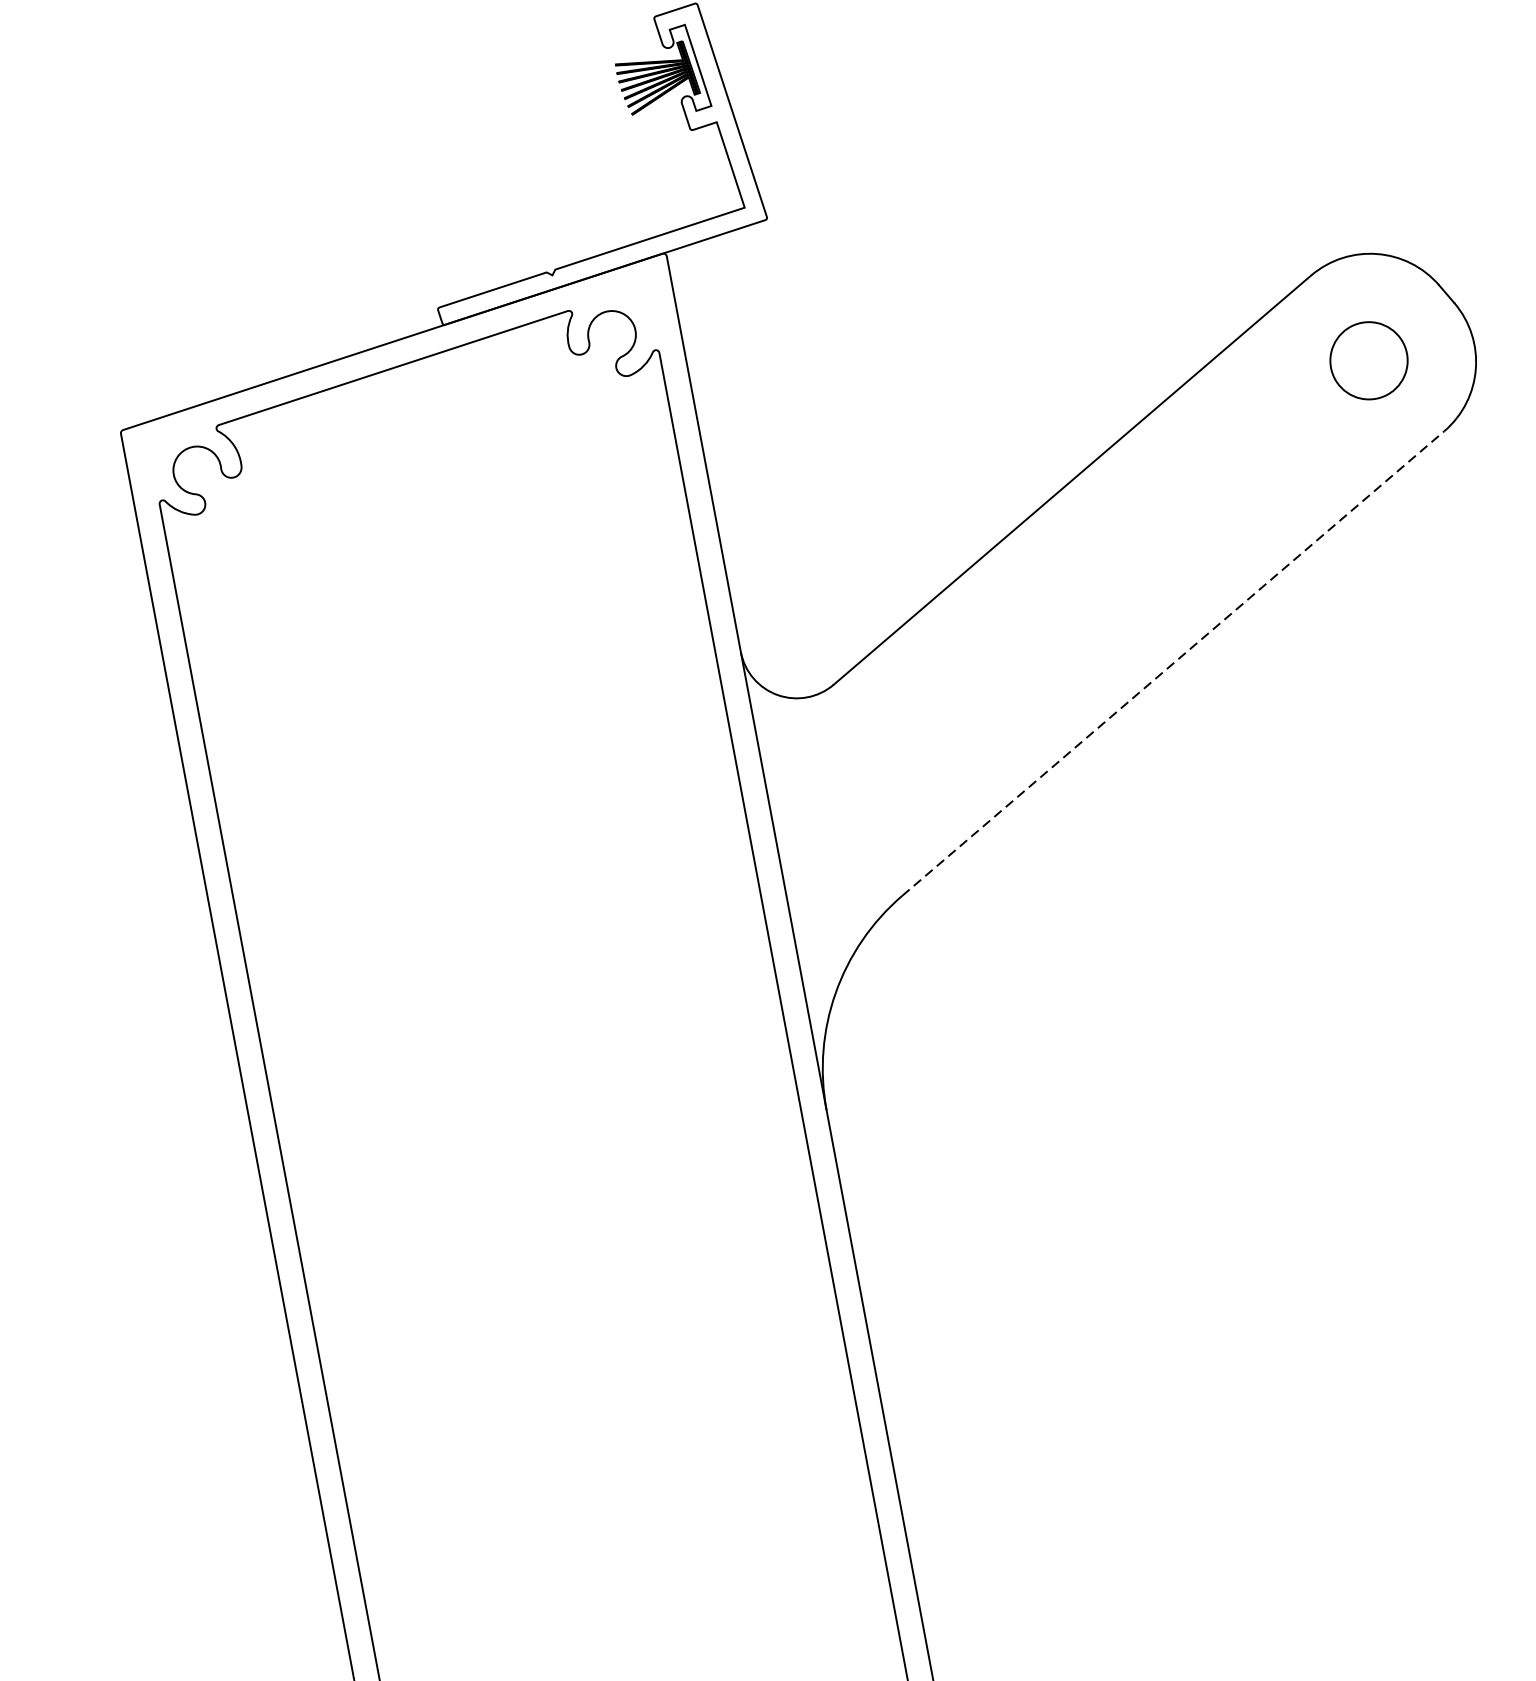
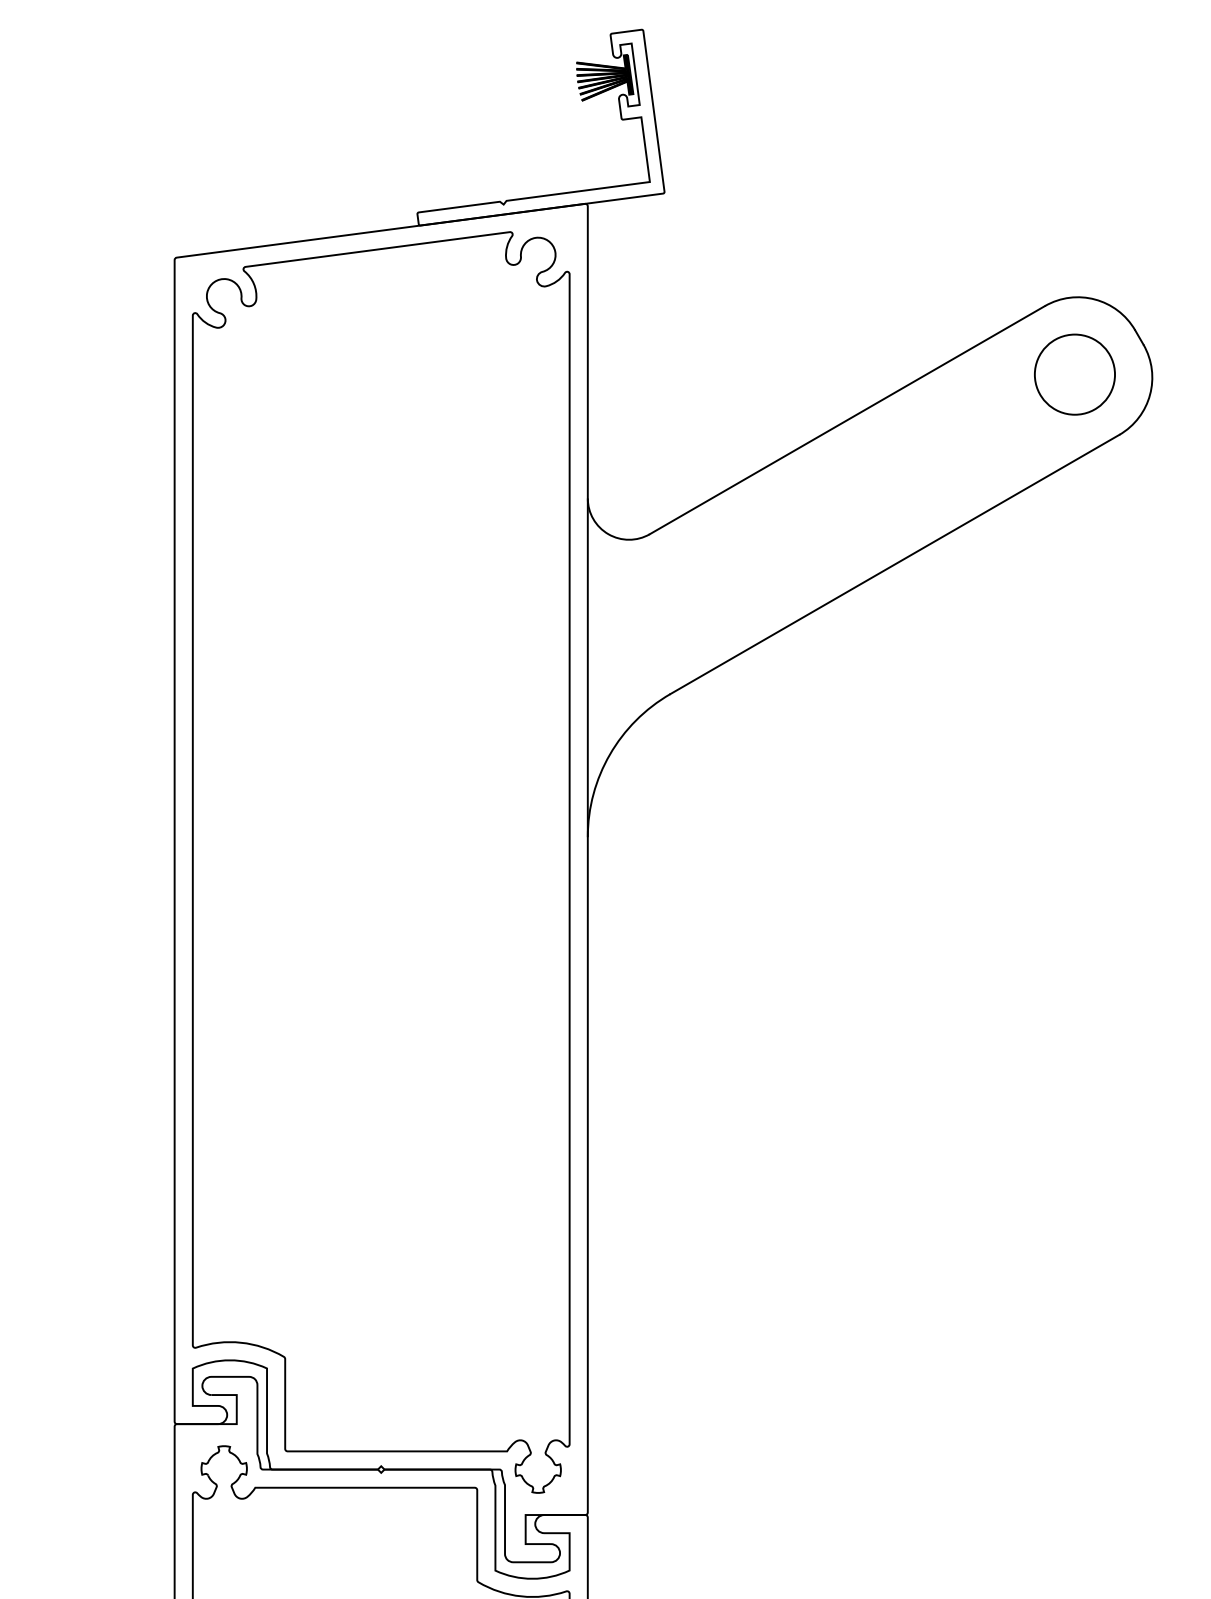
circle: (1368, 360) -> (1074, 374), size x1.43
line: (1174, 663) -> (895, 564), dashed -> solid

